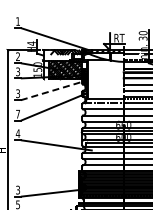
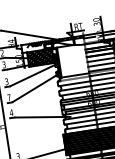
line: (53, 90) -> (33, 75), dashed -> solid

